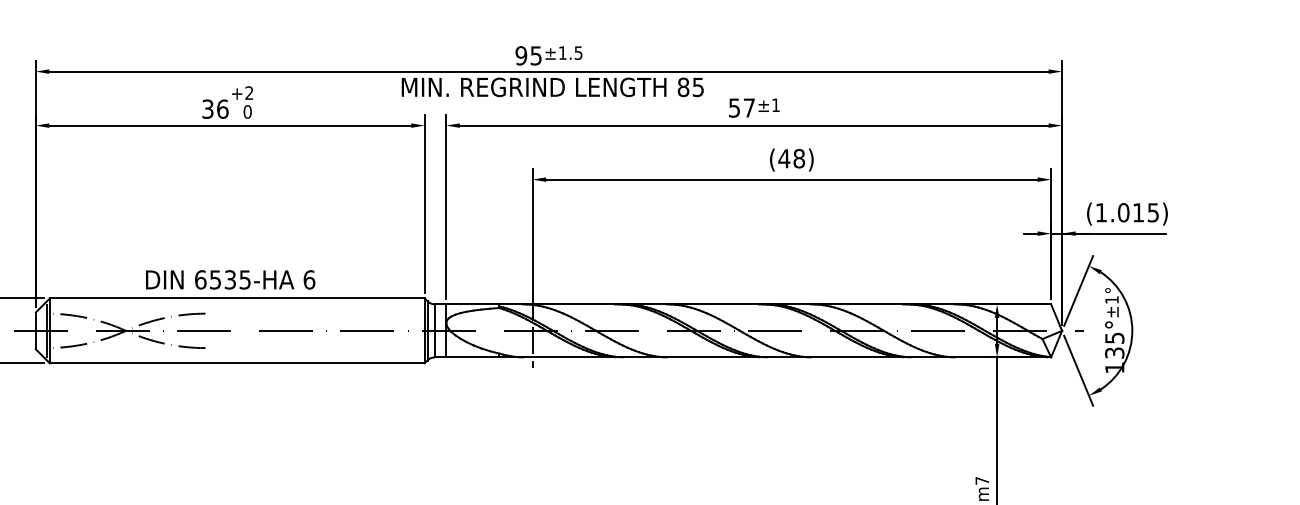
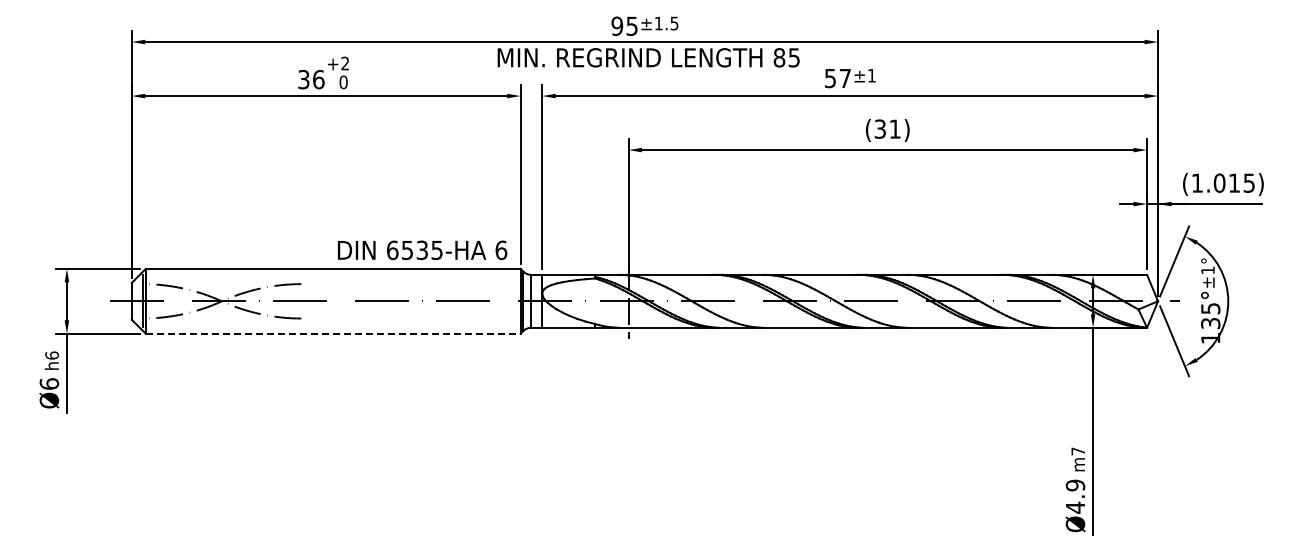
text: (791, 158) -> (887, 128), (48) -> (31)
text: (230, 280) -> (422, 250), moved
line: (237, 363) -> (333, 333), solid -> dashed

